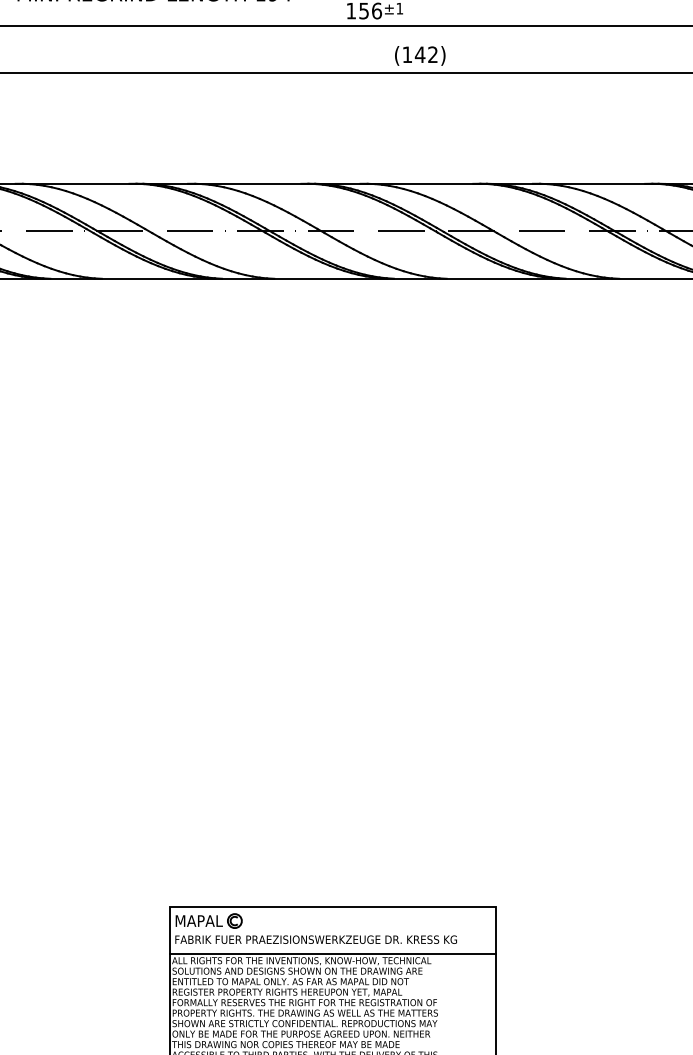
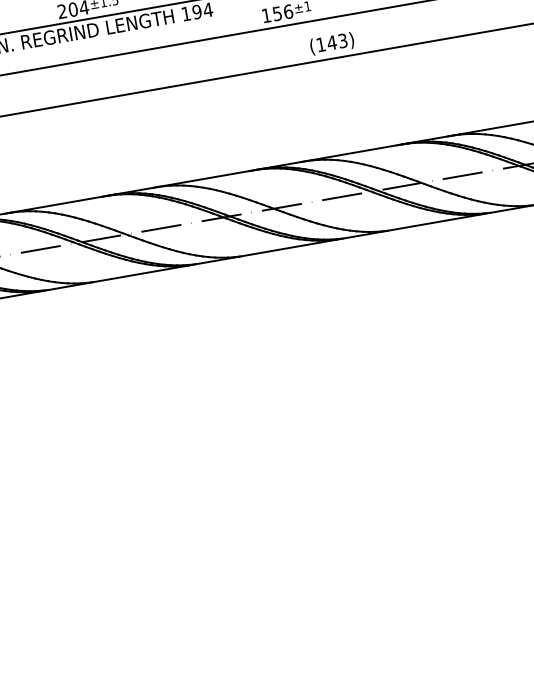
text: (432, 54) -> (342, 40), (142) -> (143)

